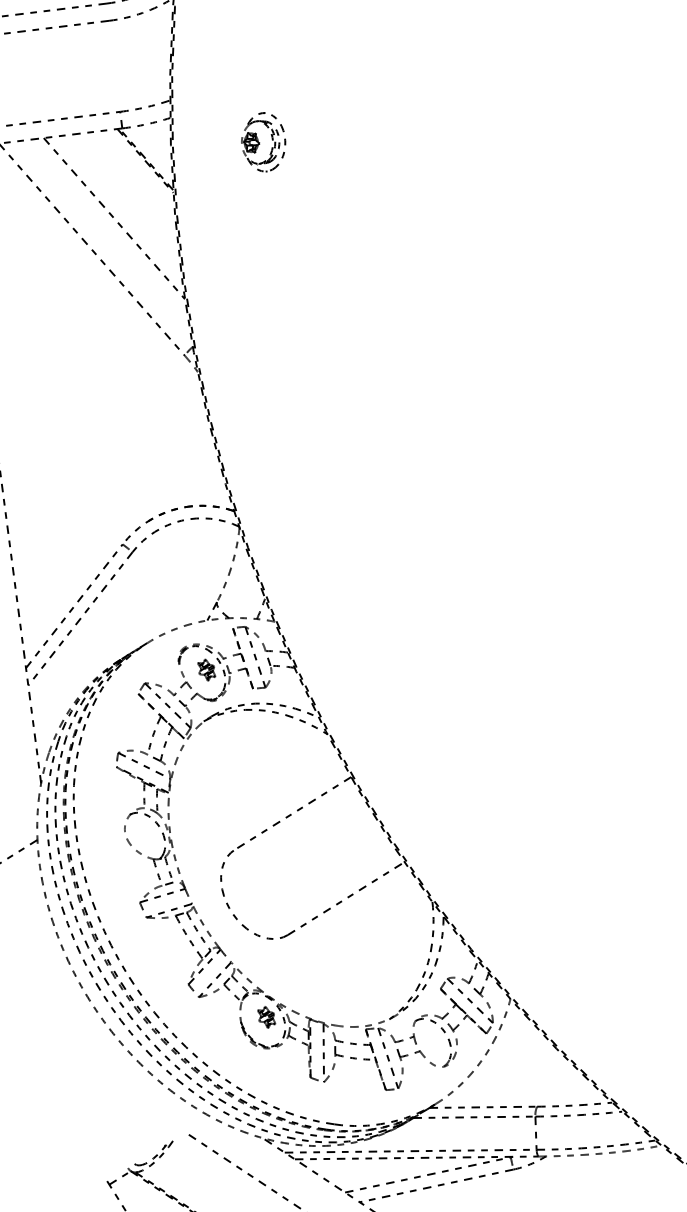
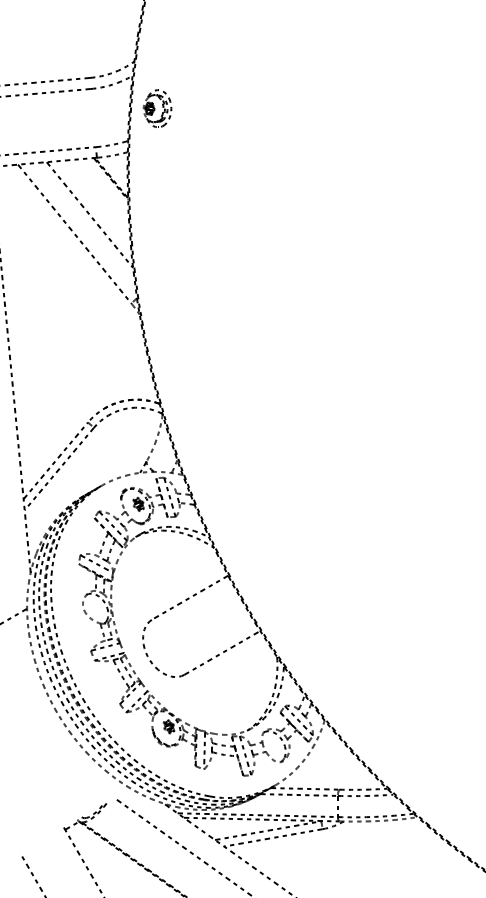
part: (263, 141) -> (157, 108), moved

